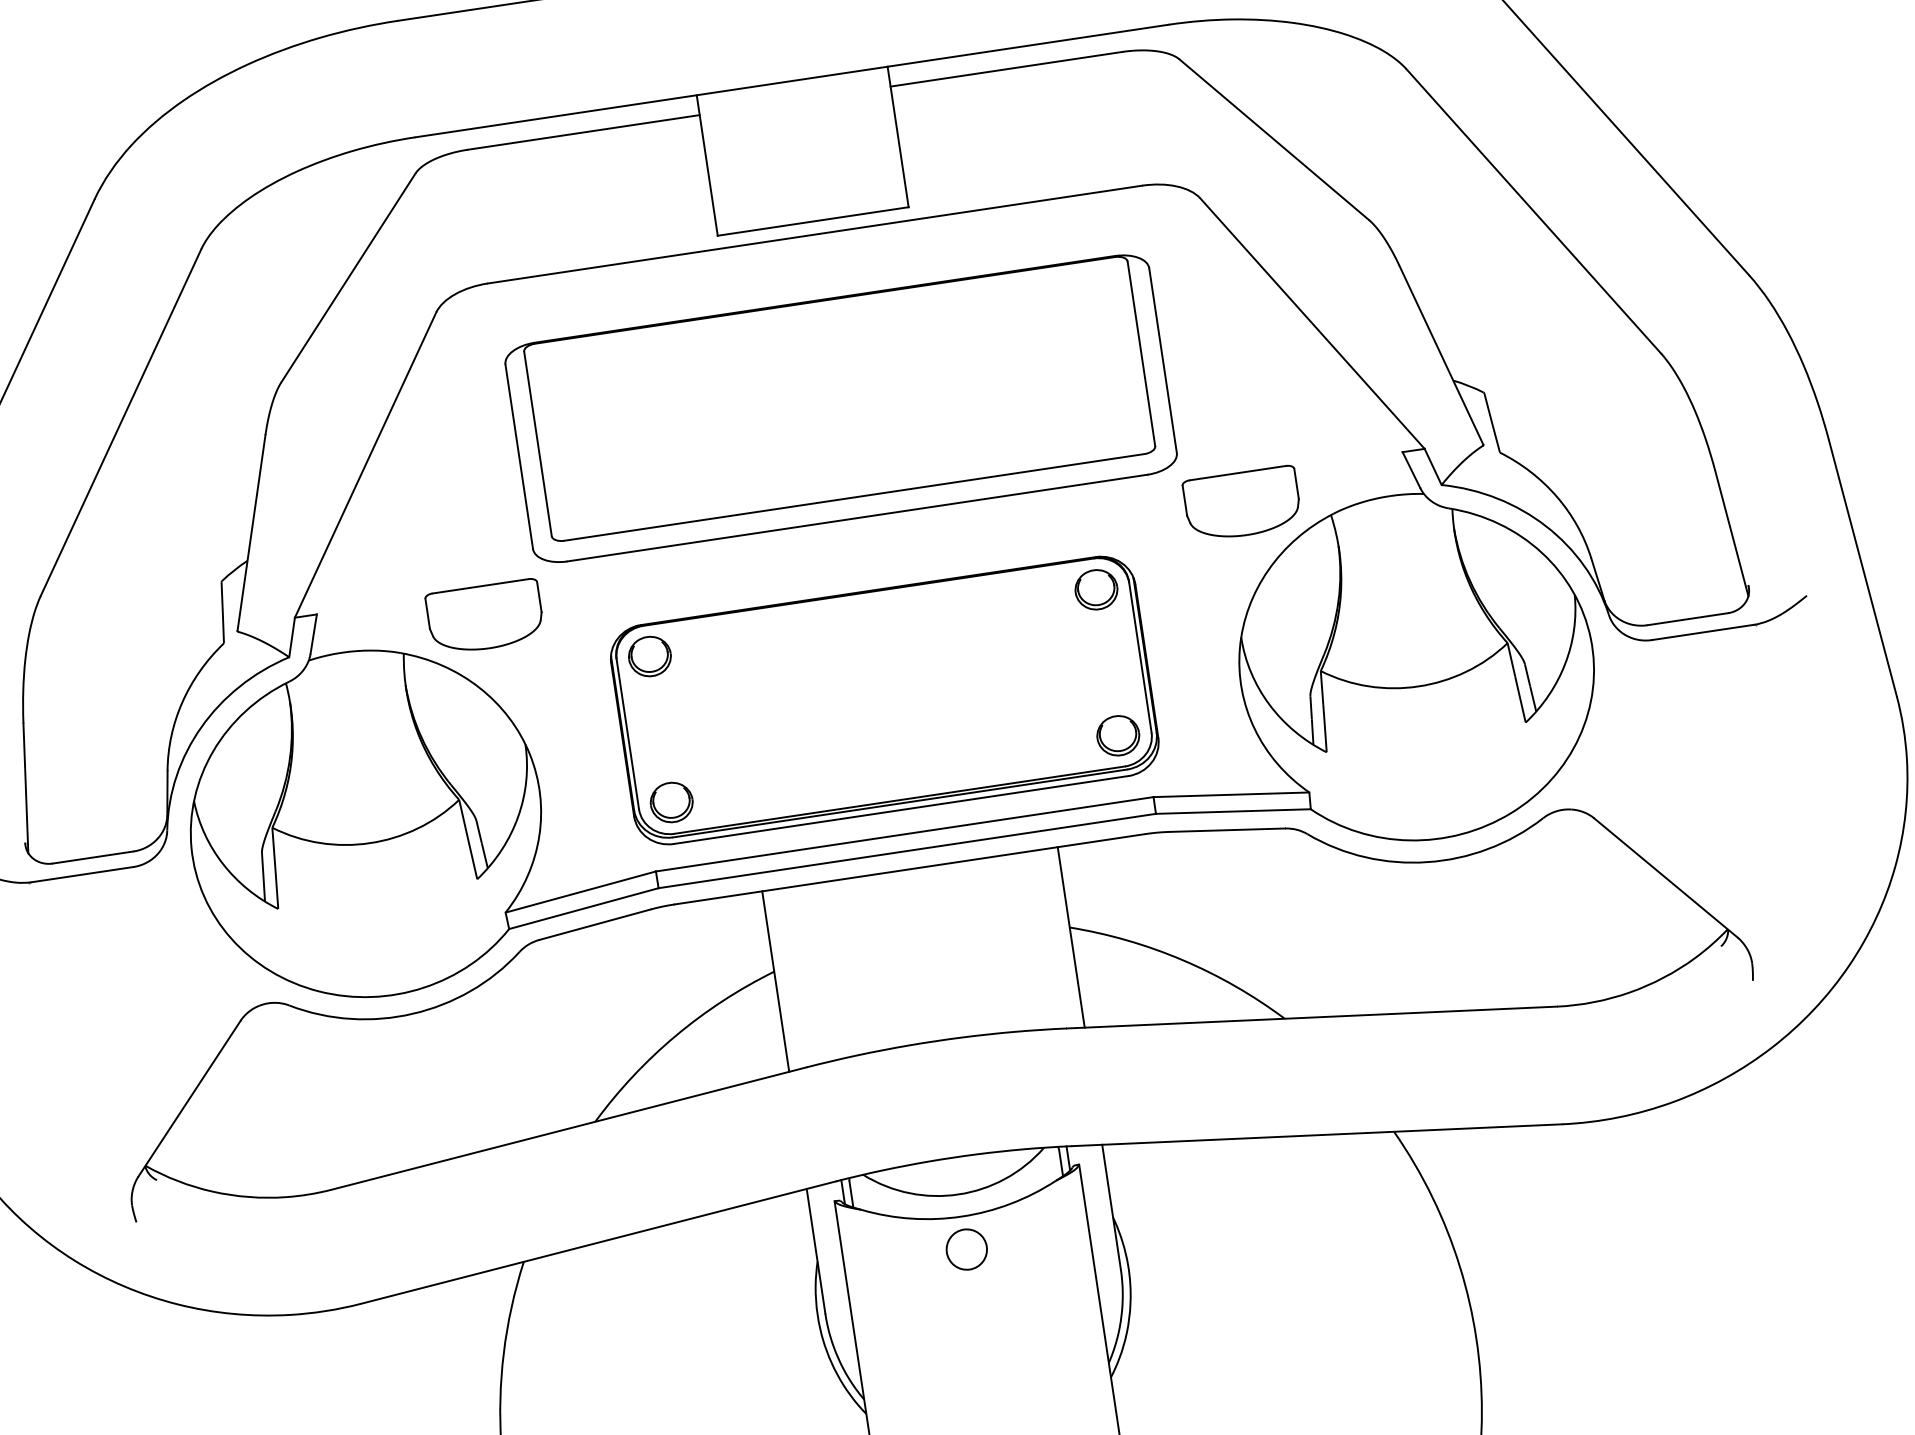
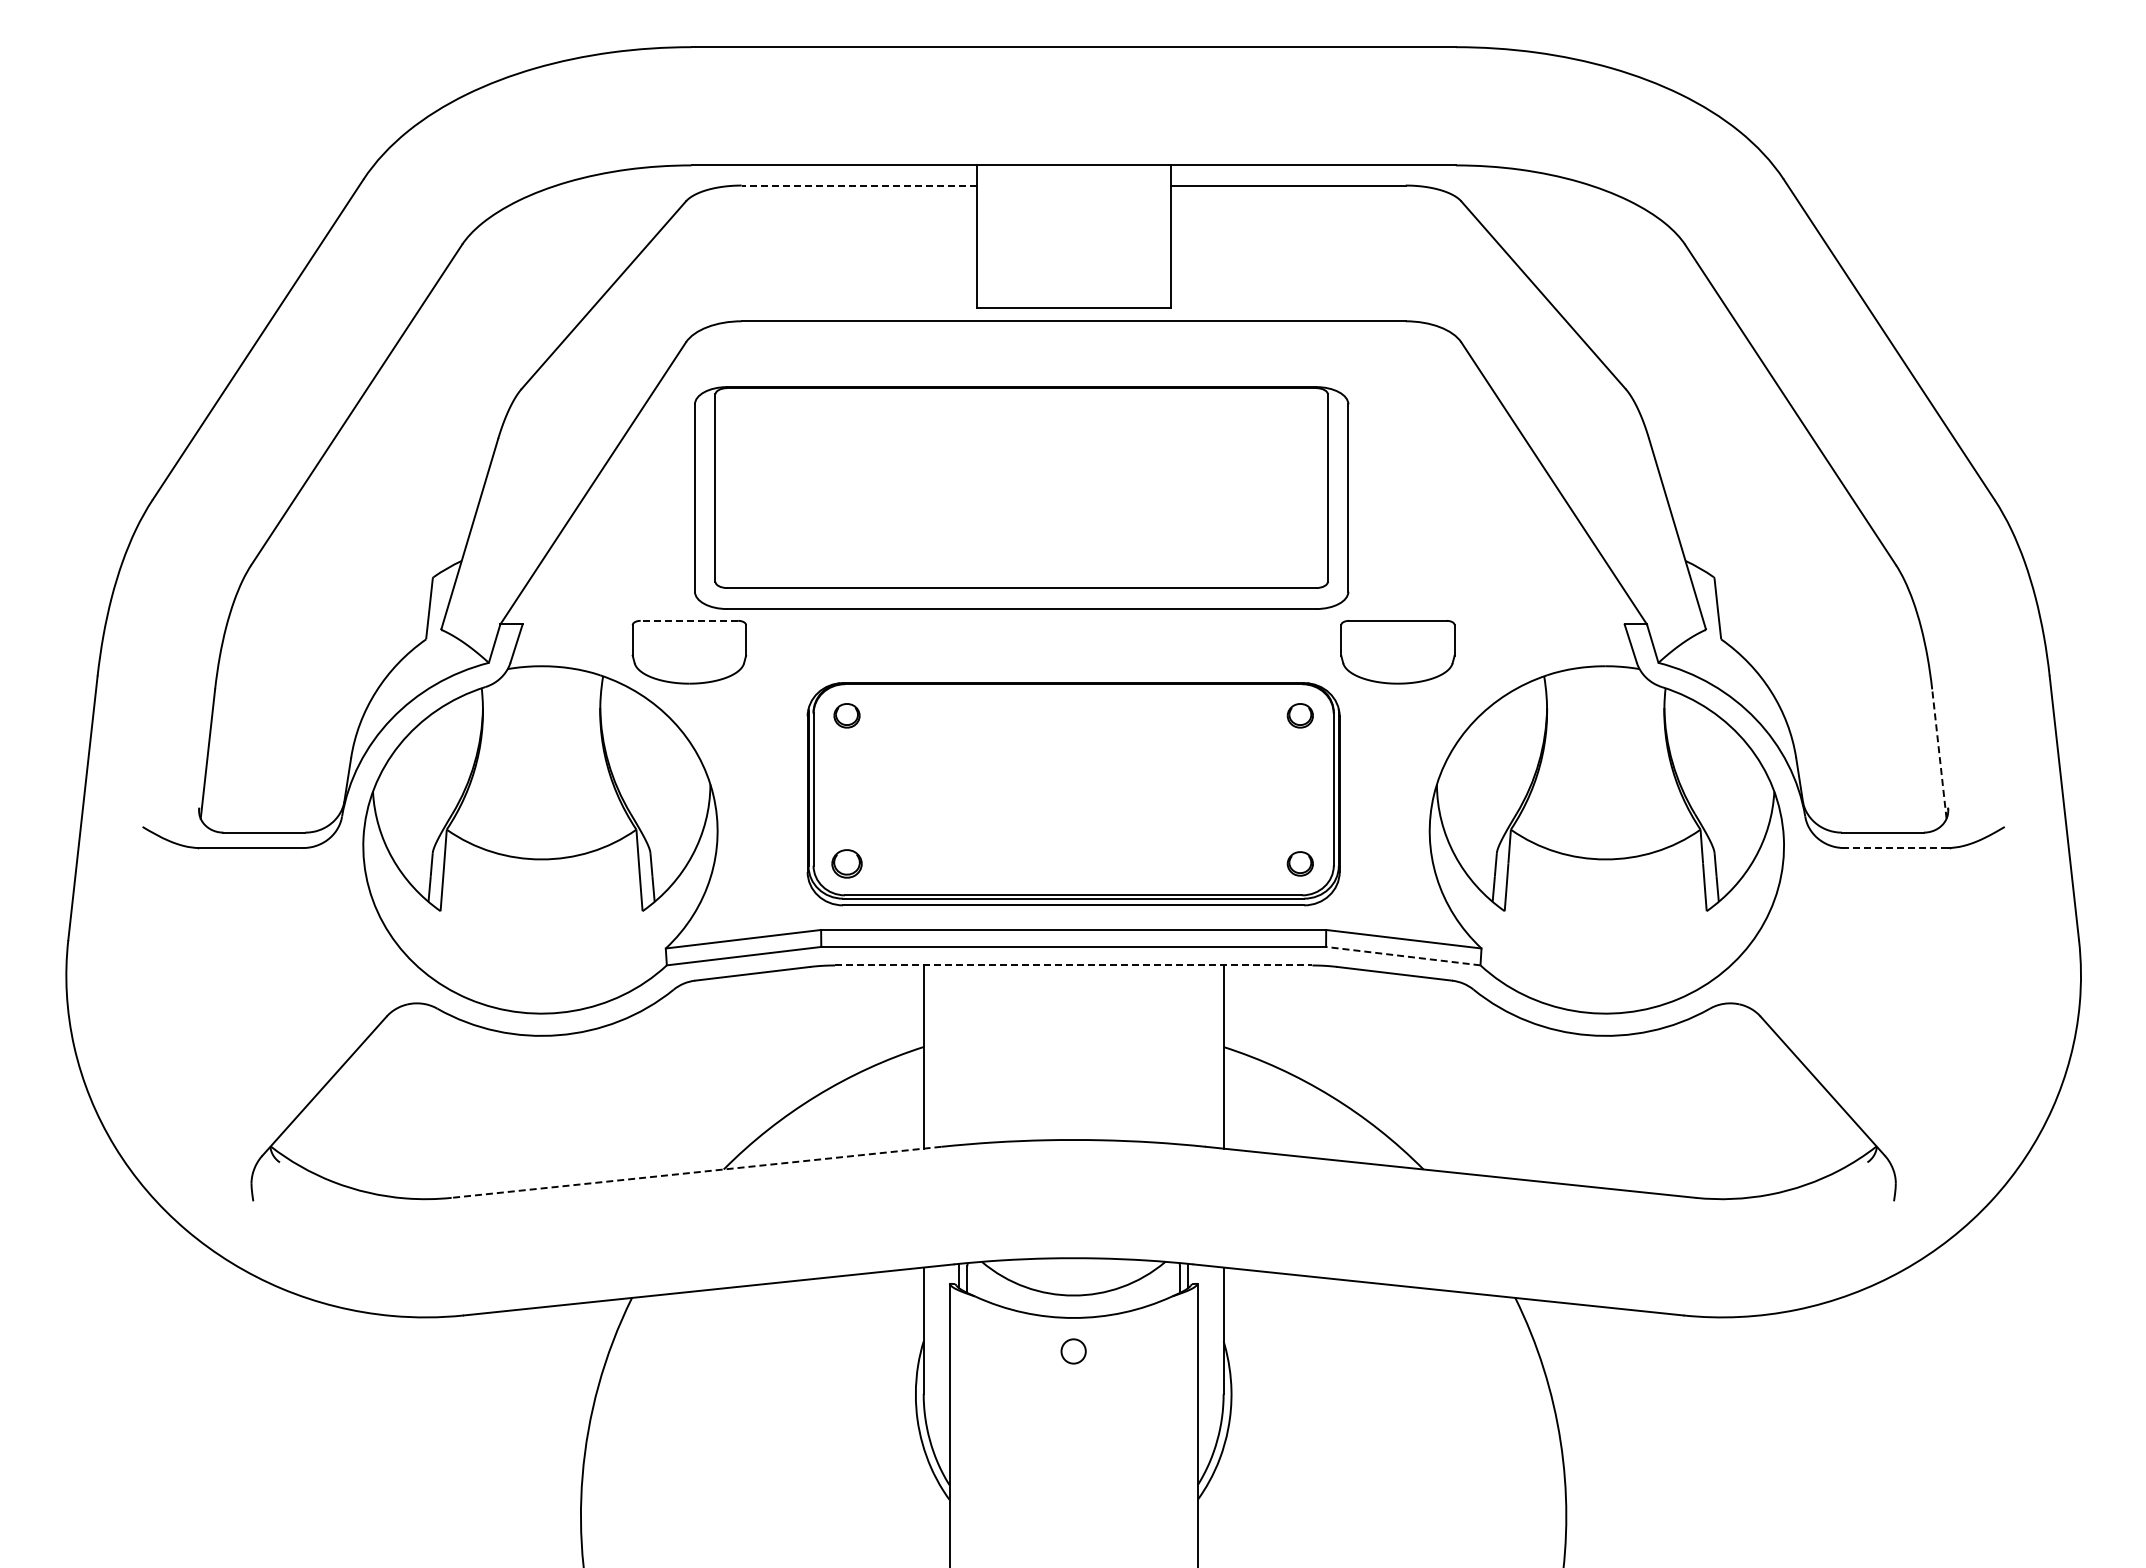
line: (584, 132) -> (859, 185), solid -> dashed
part: (840, 408) -> (1021, 497), moved
part: (1242, 504) -> (1397, 652), moved
line: (1731, 532) -> (1939, 753), solid -> dashed
line: (480, 585) -> (689, 620), solid -> dashed
part: (1096, 589) -> (1300, 715), size x0.6
line: (1703, 632) -> (1896, 848), solid -> dashed
part: (649, 656) -> (846, 715), size x0.6
part: (1118, 735) -> (1300, 863), size x0.6
part: (671, 802) -> (846, 863), size x0.7
line: (1233, 811) -> (1403, 956), solid -> dashed
line: (909, 869) -> (1073, 965), solid -> dashed
line: (568, 1128) -> (696, 1172), solid -> dashed
circle: (966, 1249) -> (1073, 1351), size x0.6

